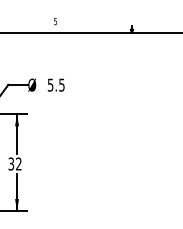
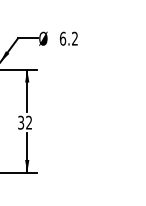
text: (55, 84) -> (68, 38), 5.5 -> 6.2

